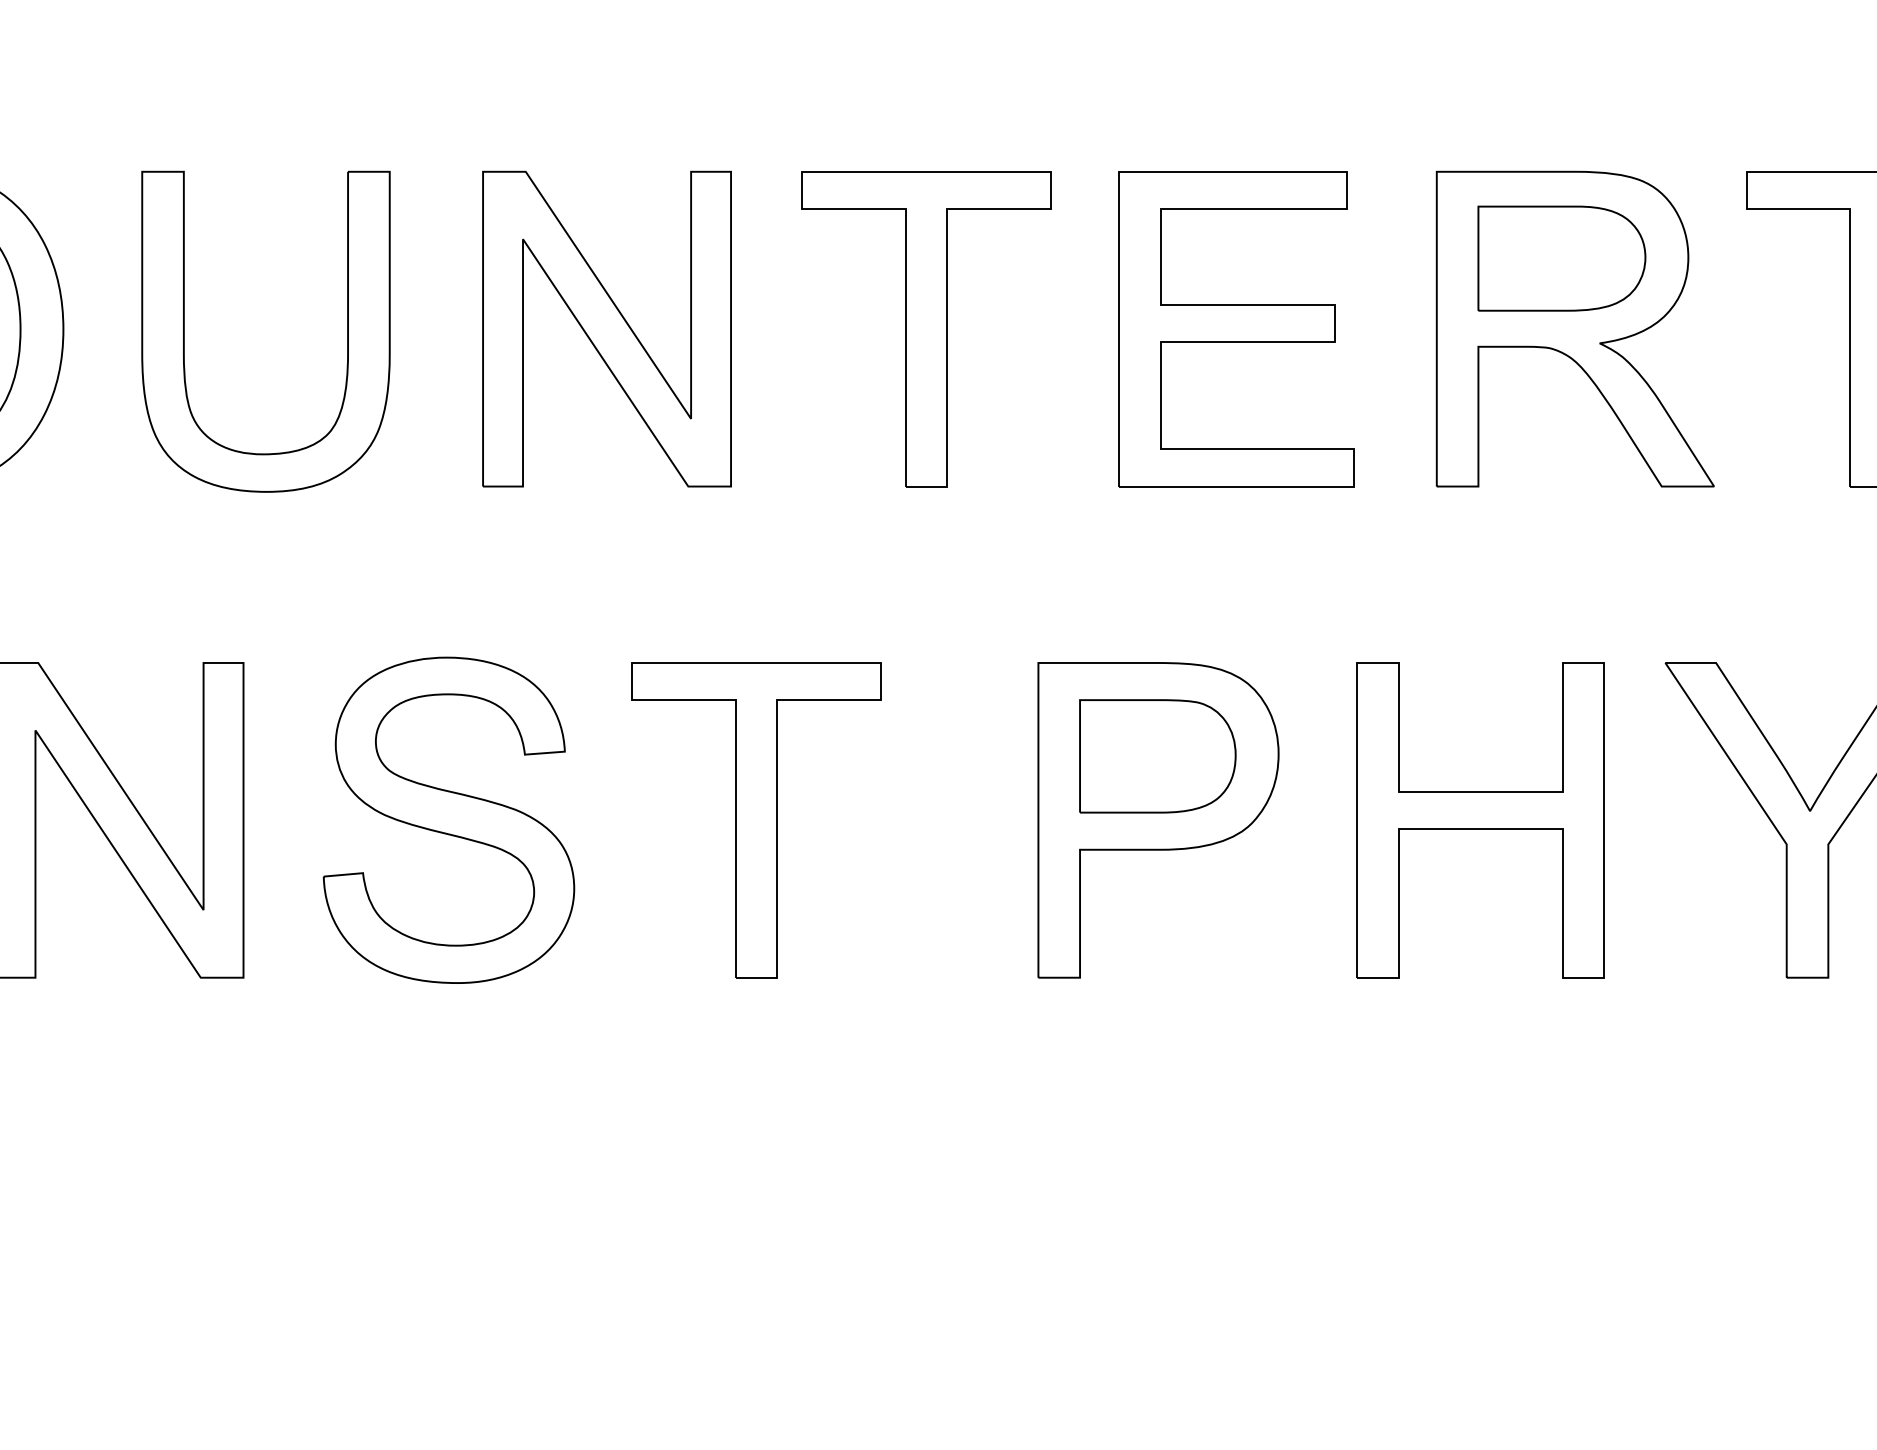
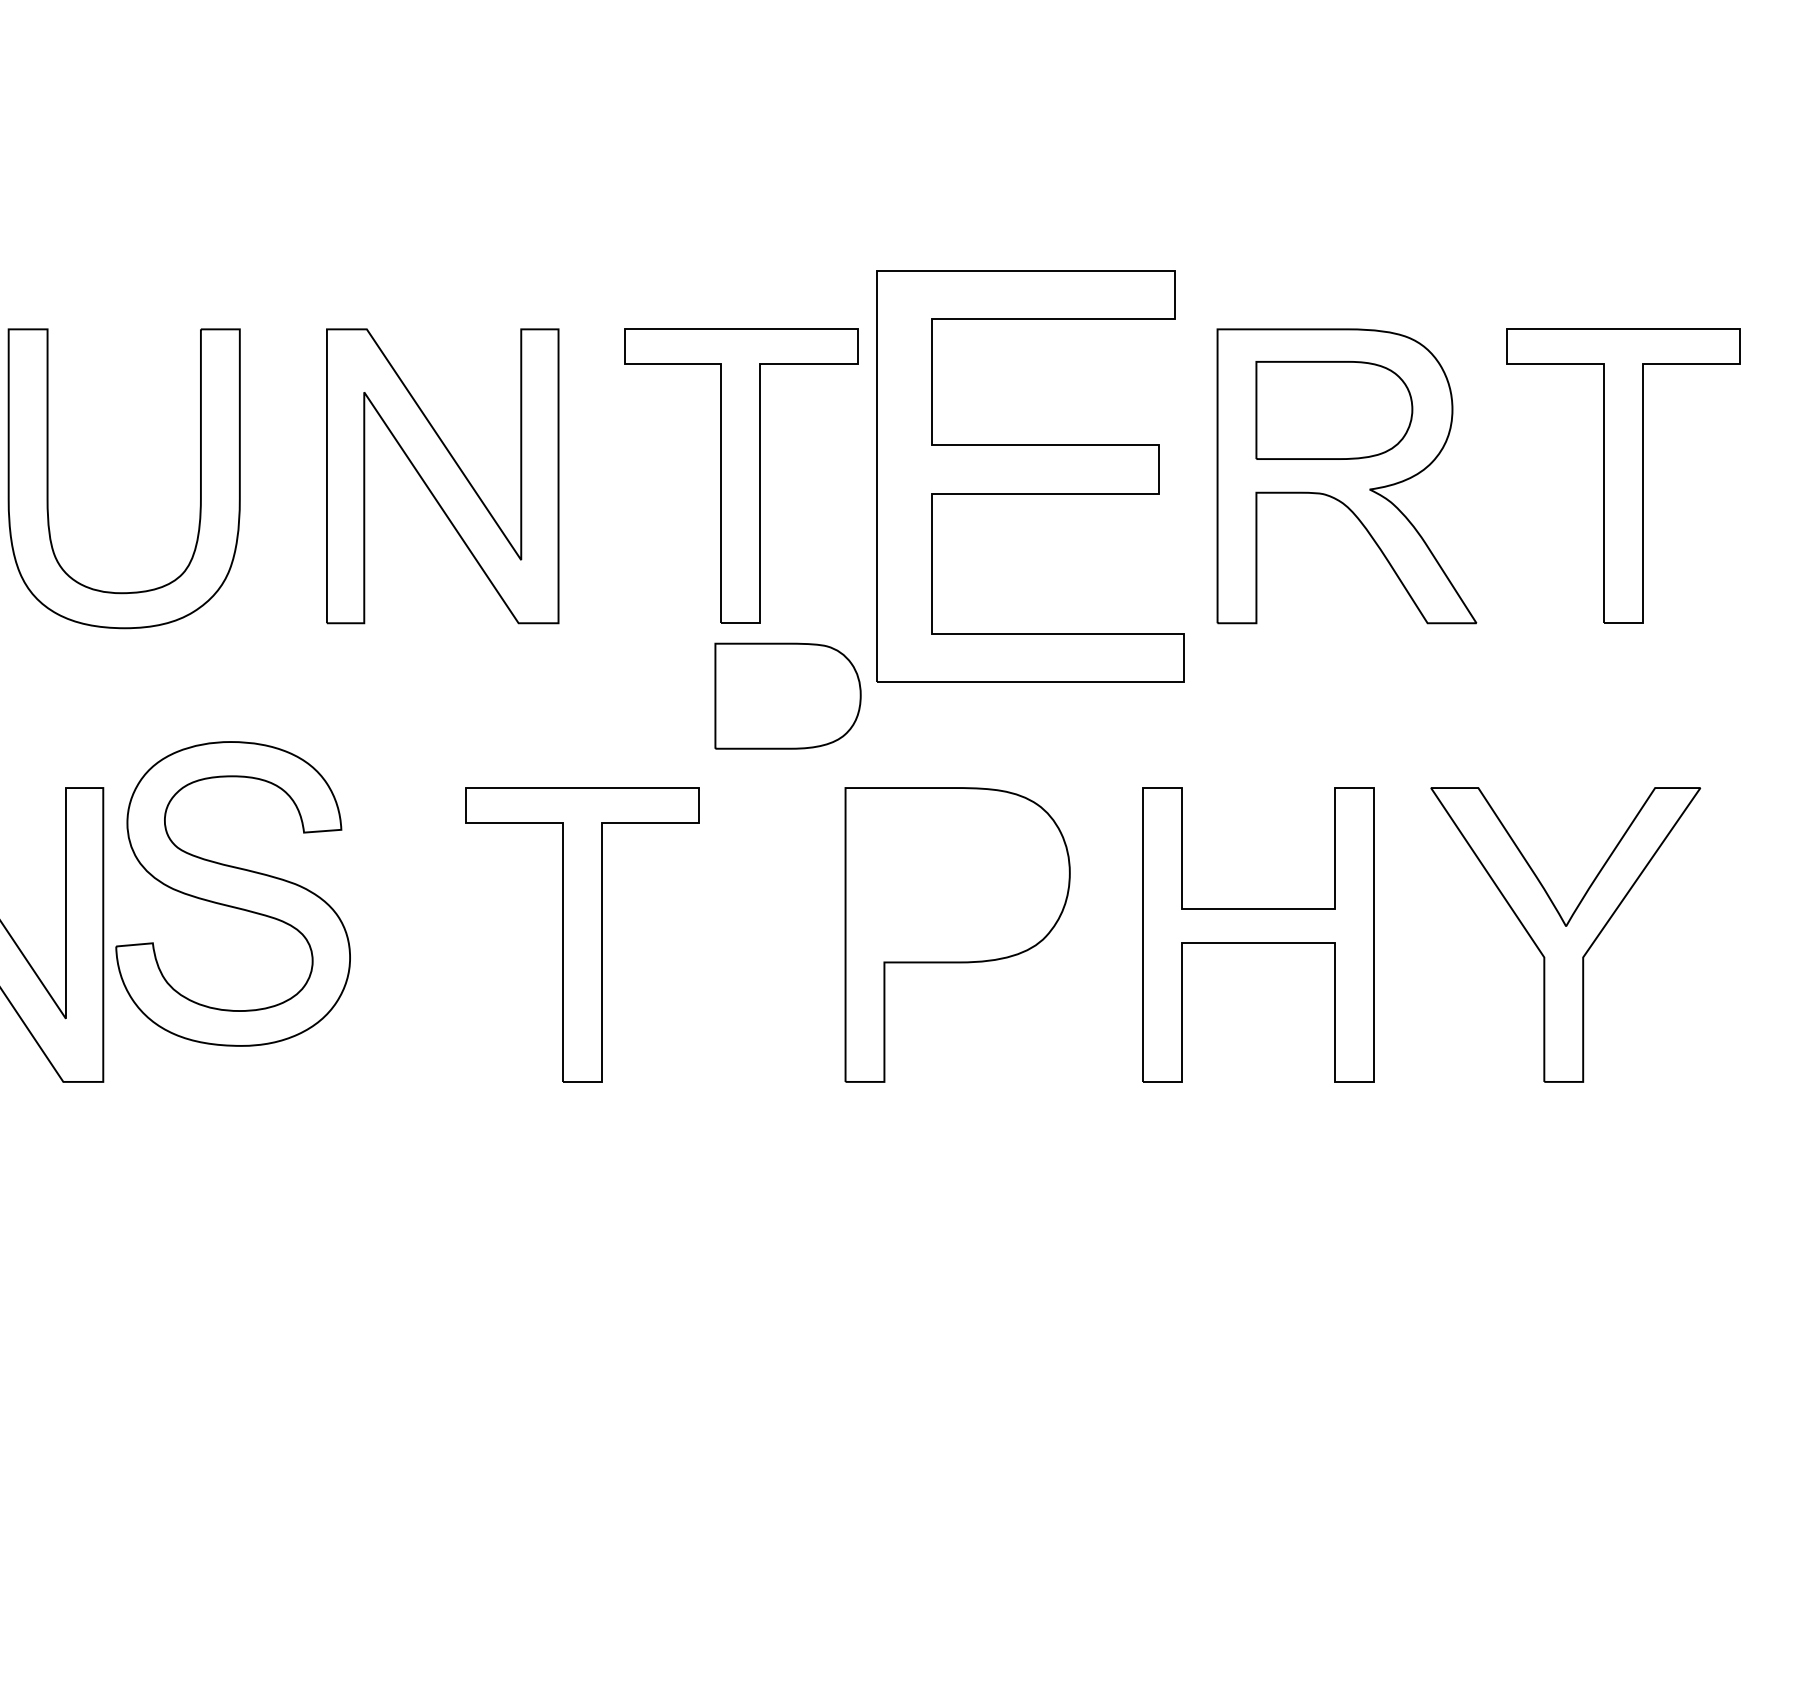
part: (1236, 328) -> (1030, 475), size x1.4
part: (1157, 755) -> (787, 695), moved
part: (448, 819) -> (232, 893), moved

